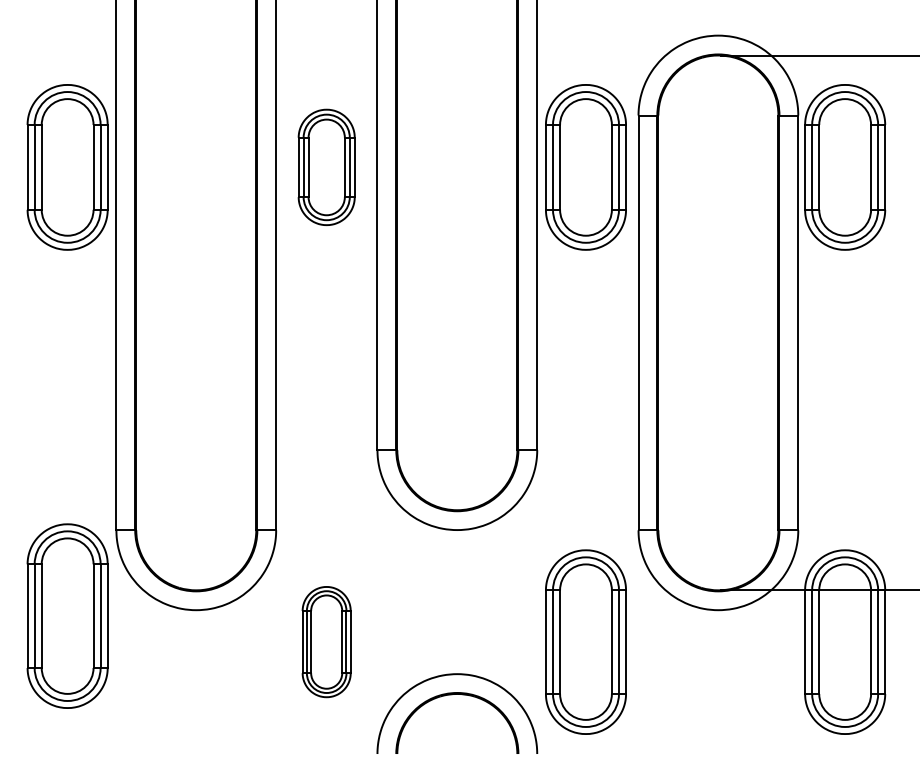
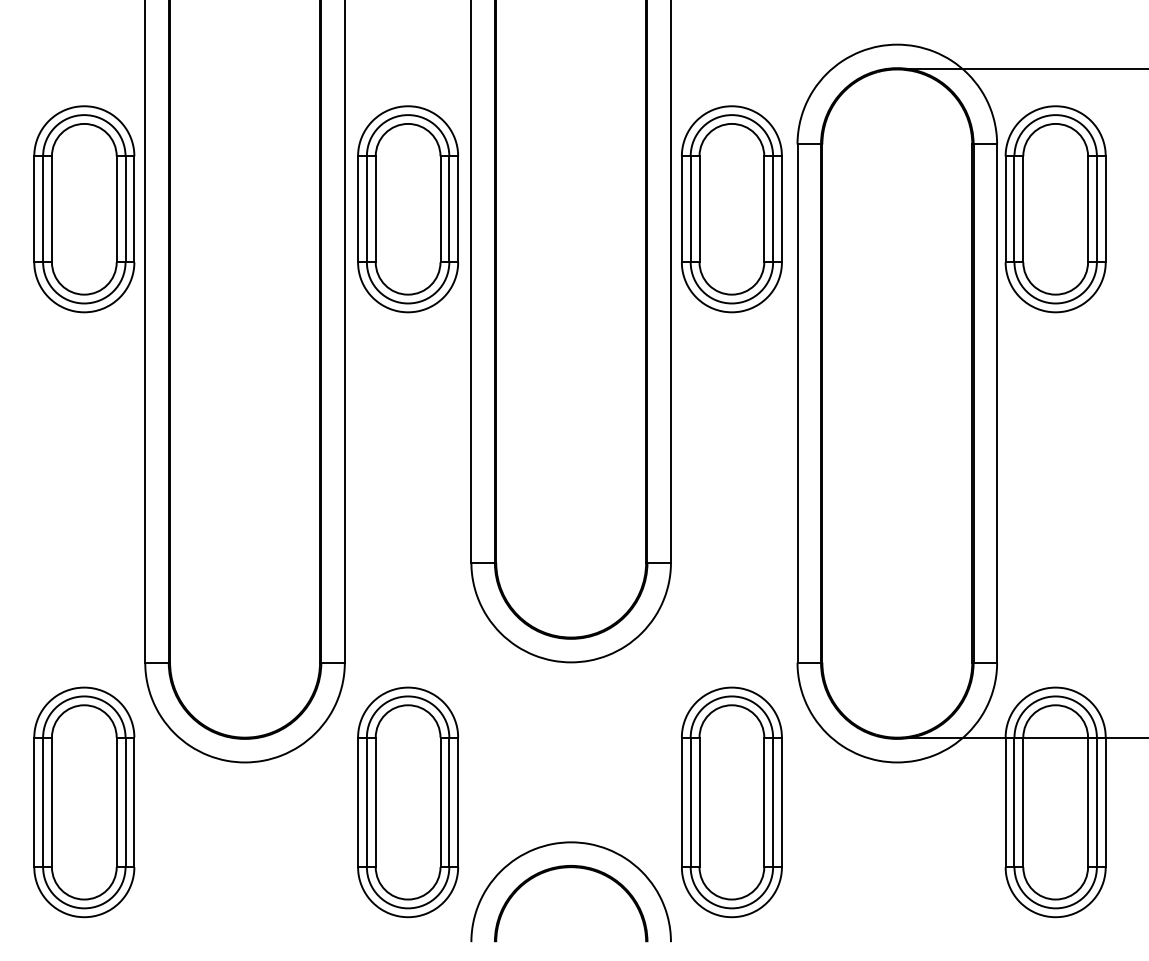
part: (326, 167) -> (407, 209), size x1.43
part: (67, 615) -> (84, 801), moved
part: (326, 641) -> (407, 801), size x1.67

